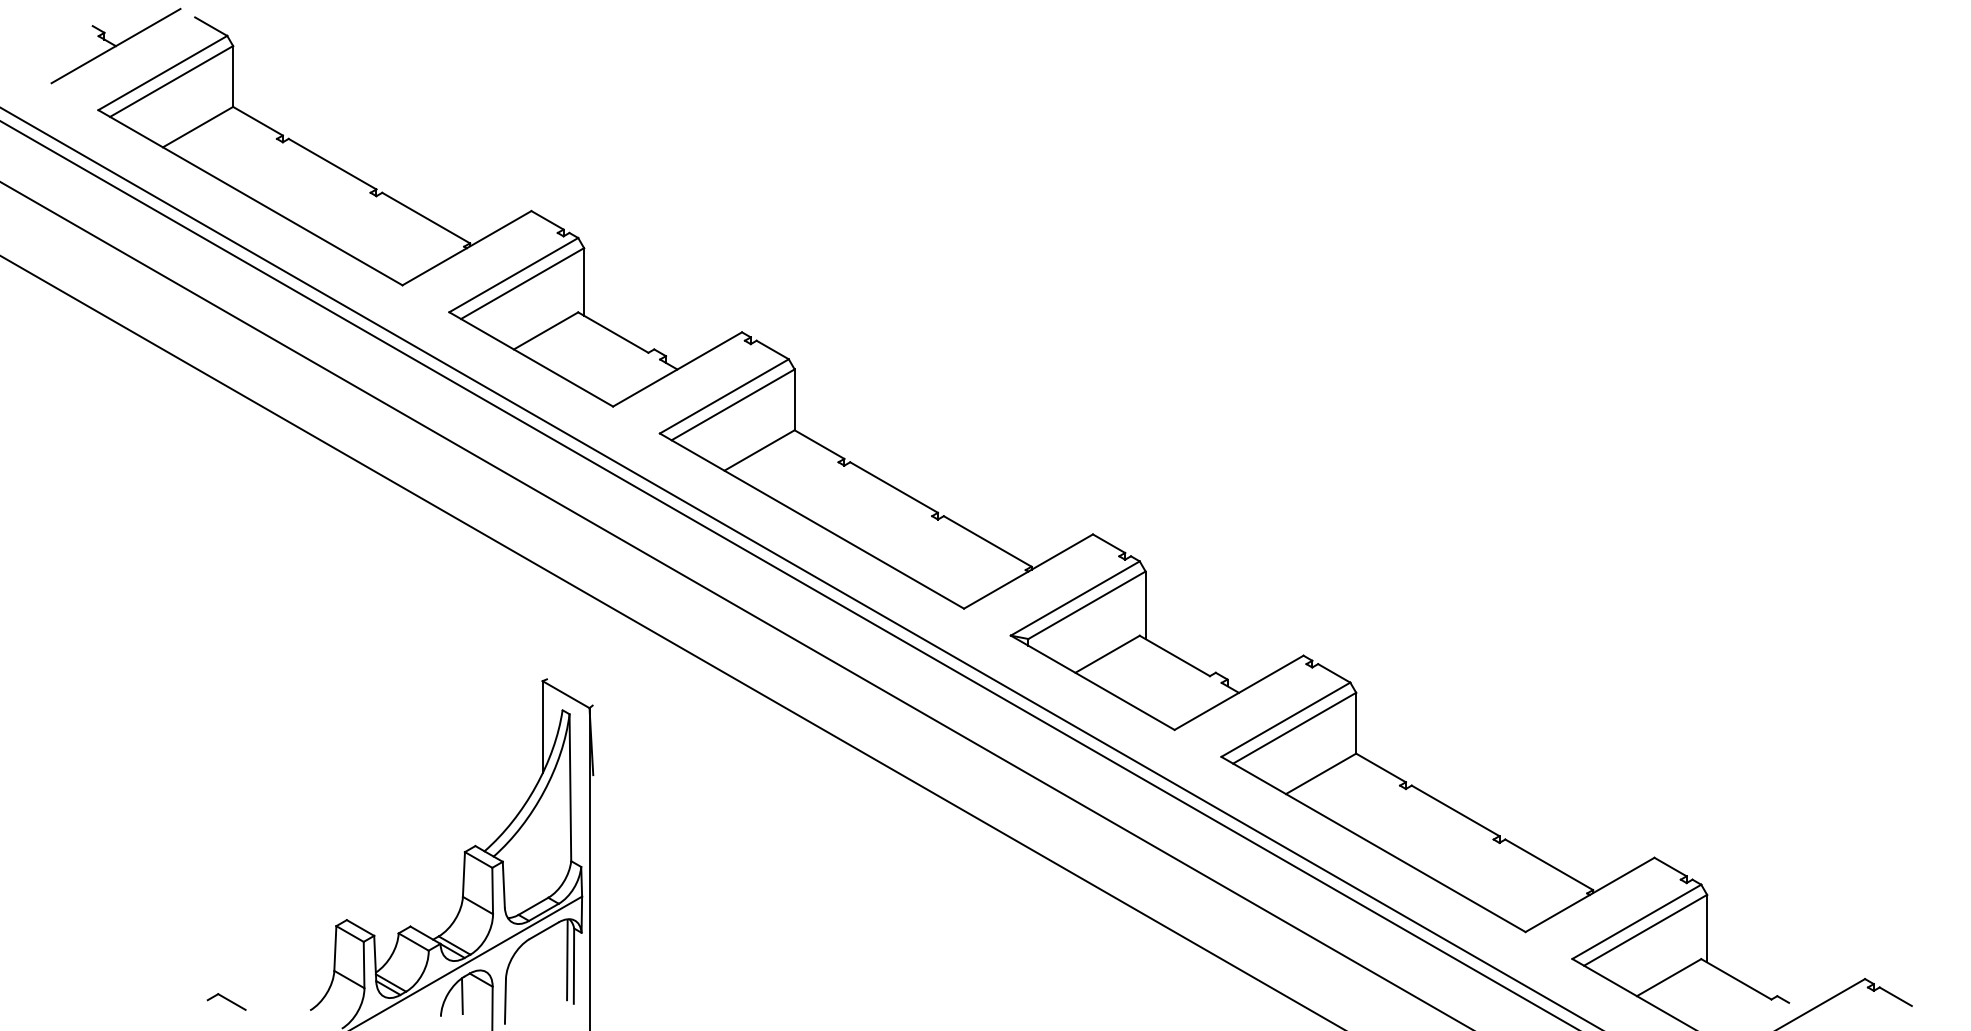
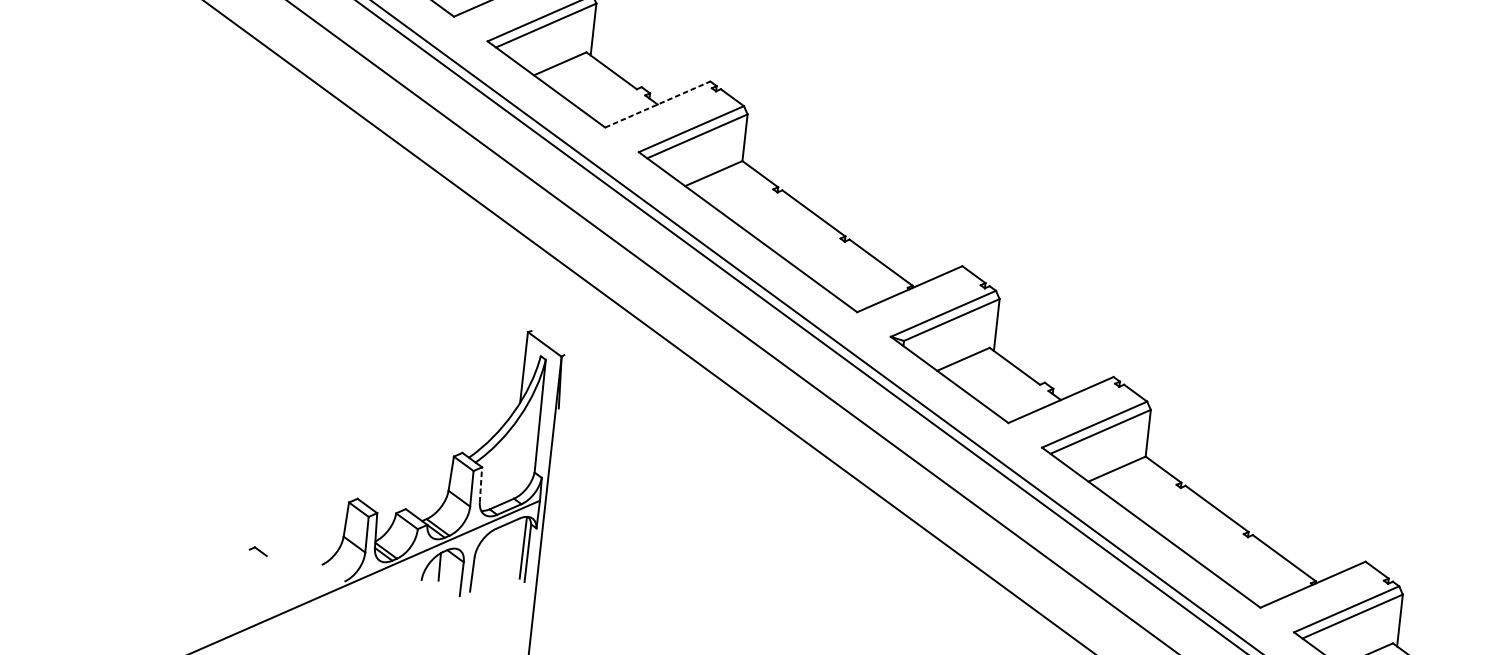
line: (678, 369) -> (658, 104), solid -> dashed
line: (503, 884) -> (480, 484), solid -> dashed
part: (226, 1001) -> (258, 551), size x0.6

